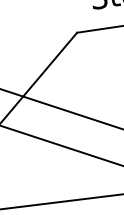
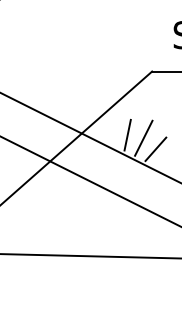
line: (63, 91) -> (127, 134), added
line: (78, 92) -> (143, 137), added
line: (90, 101) -> (155, 149), added

